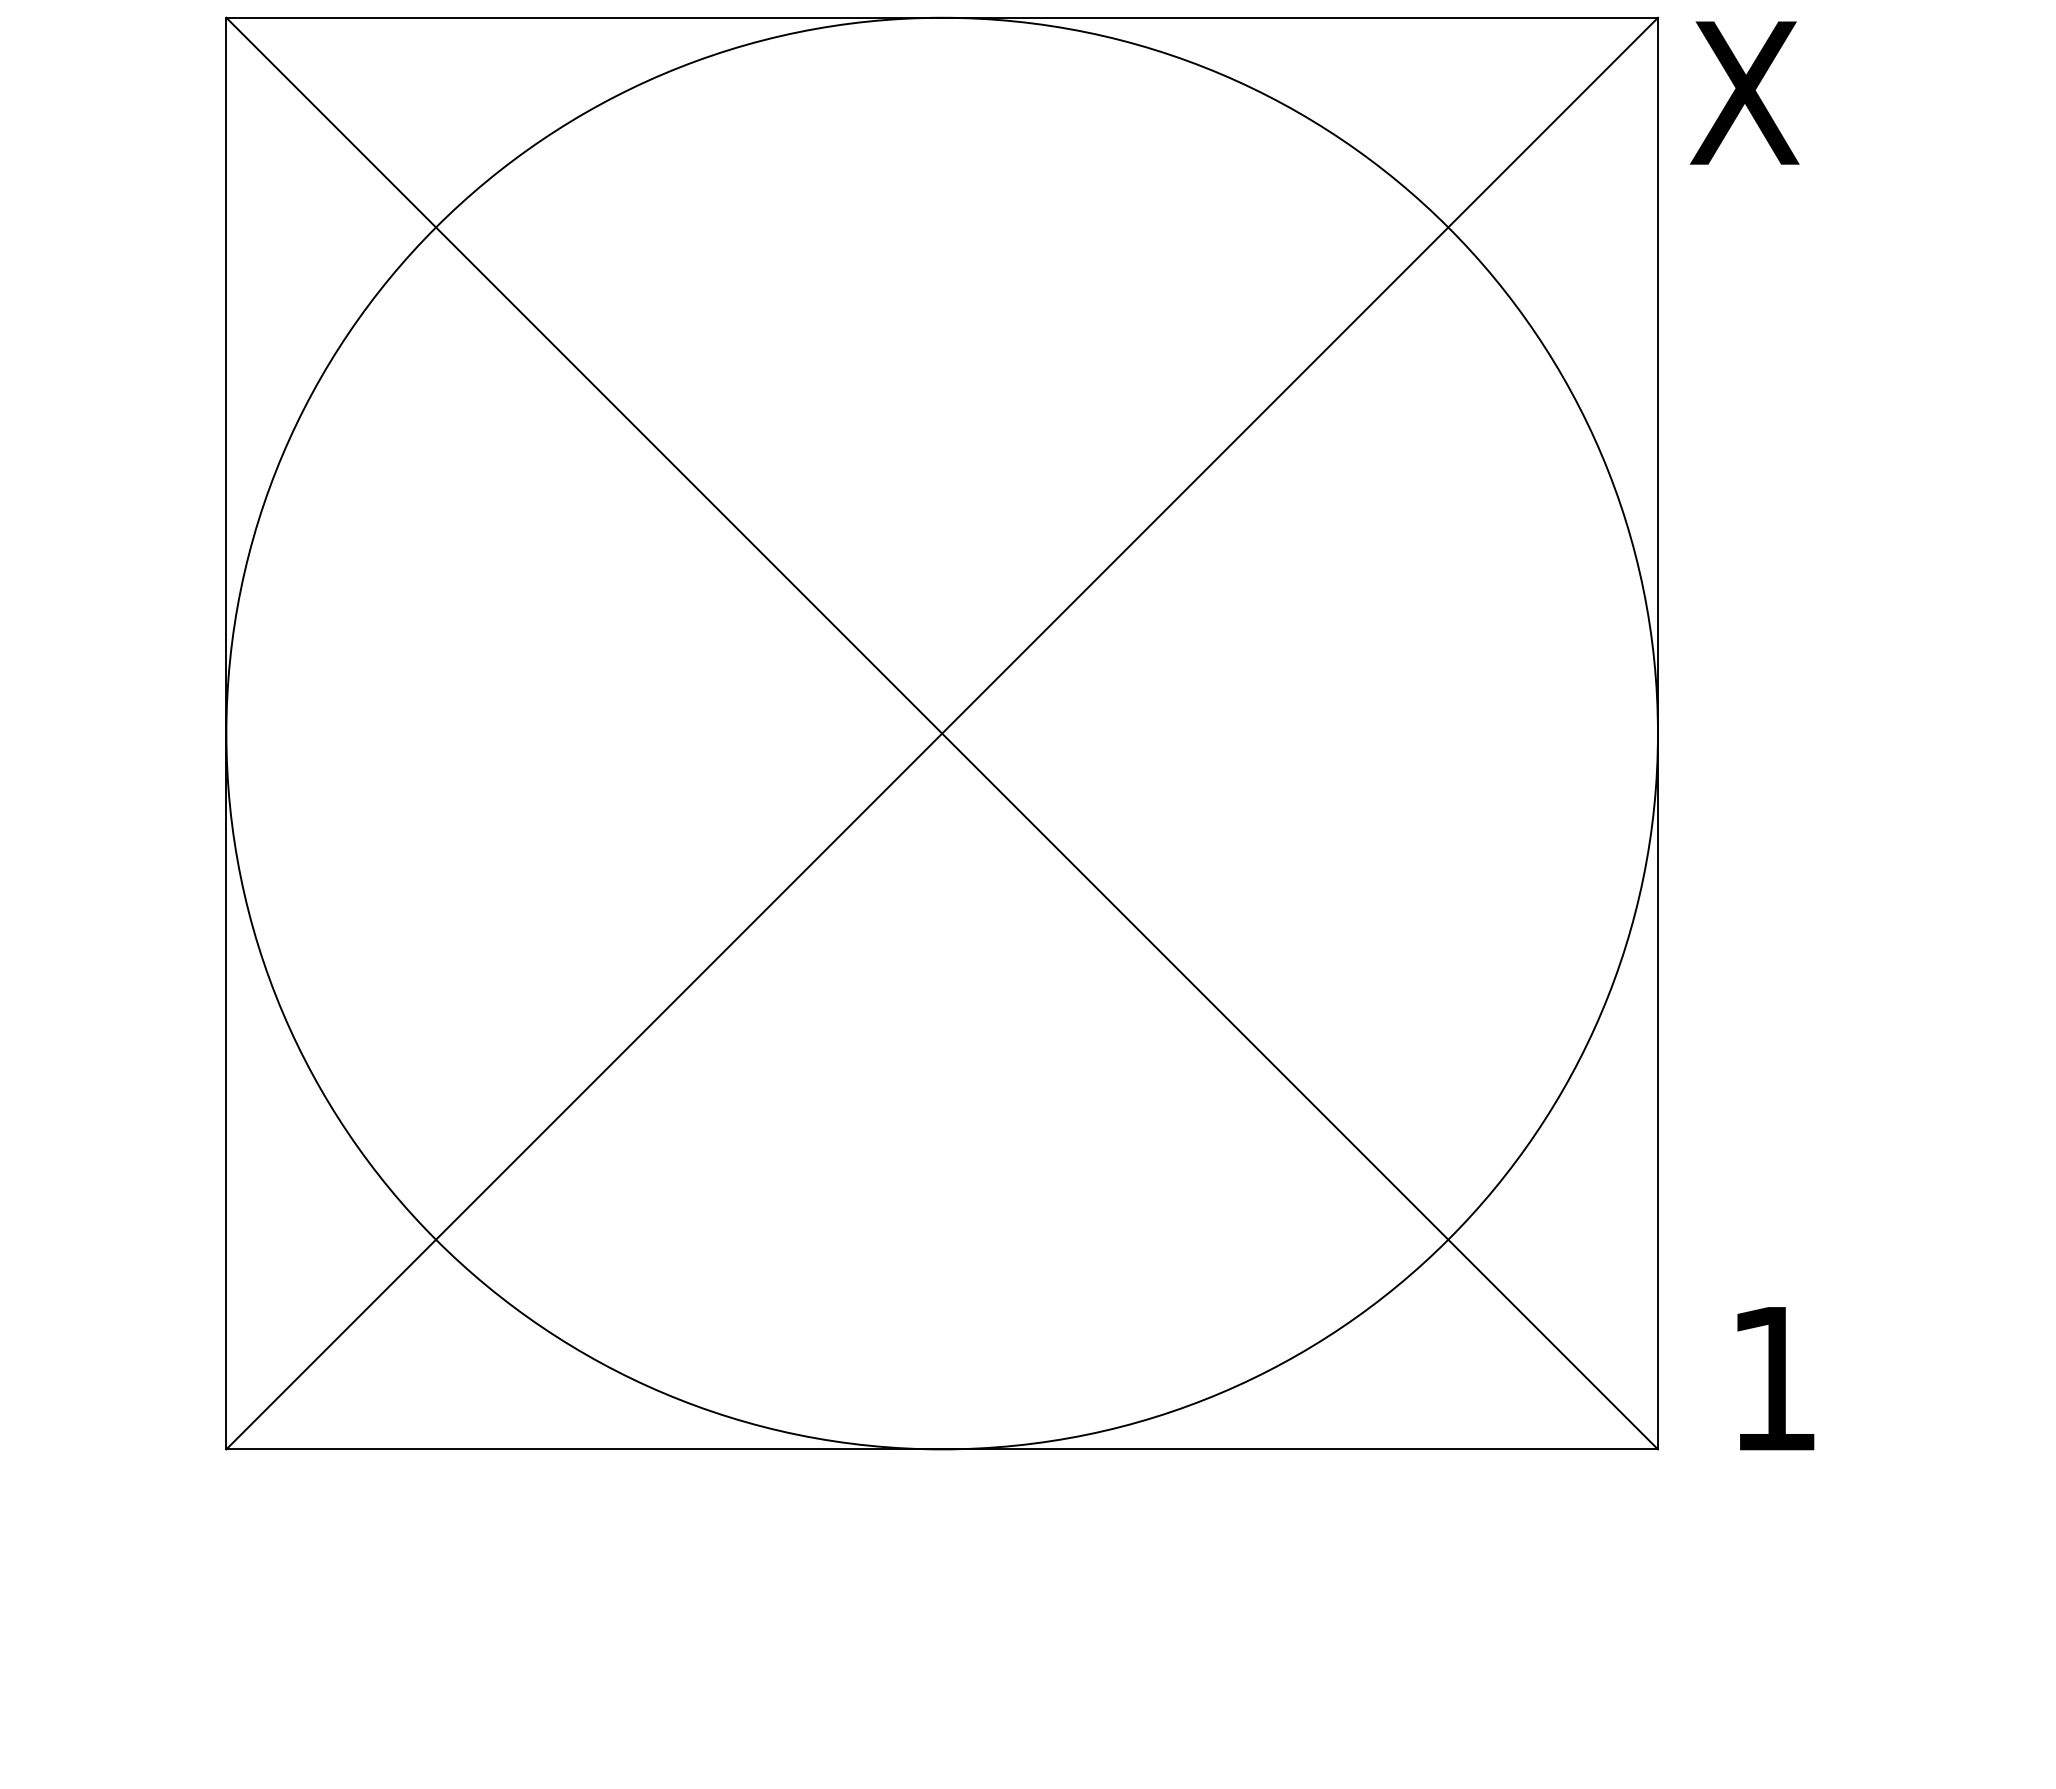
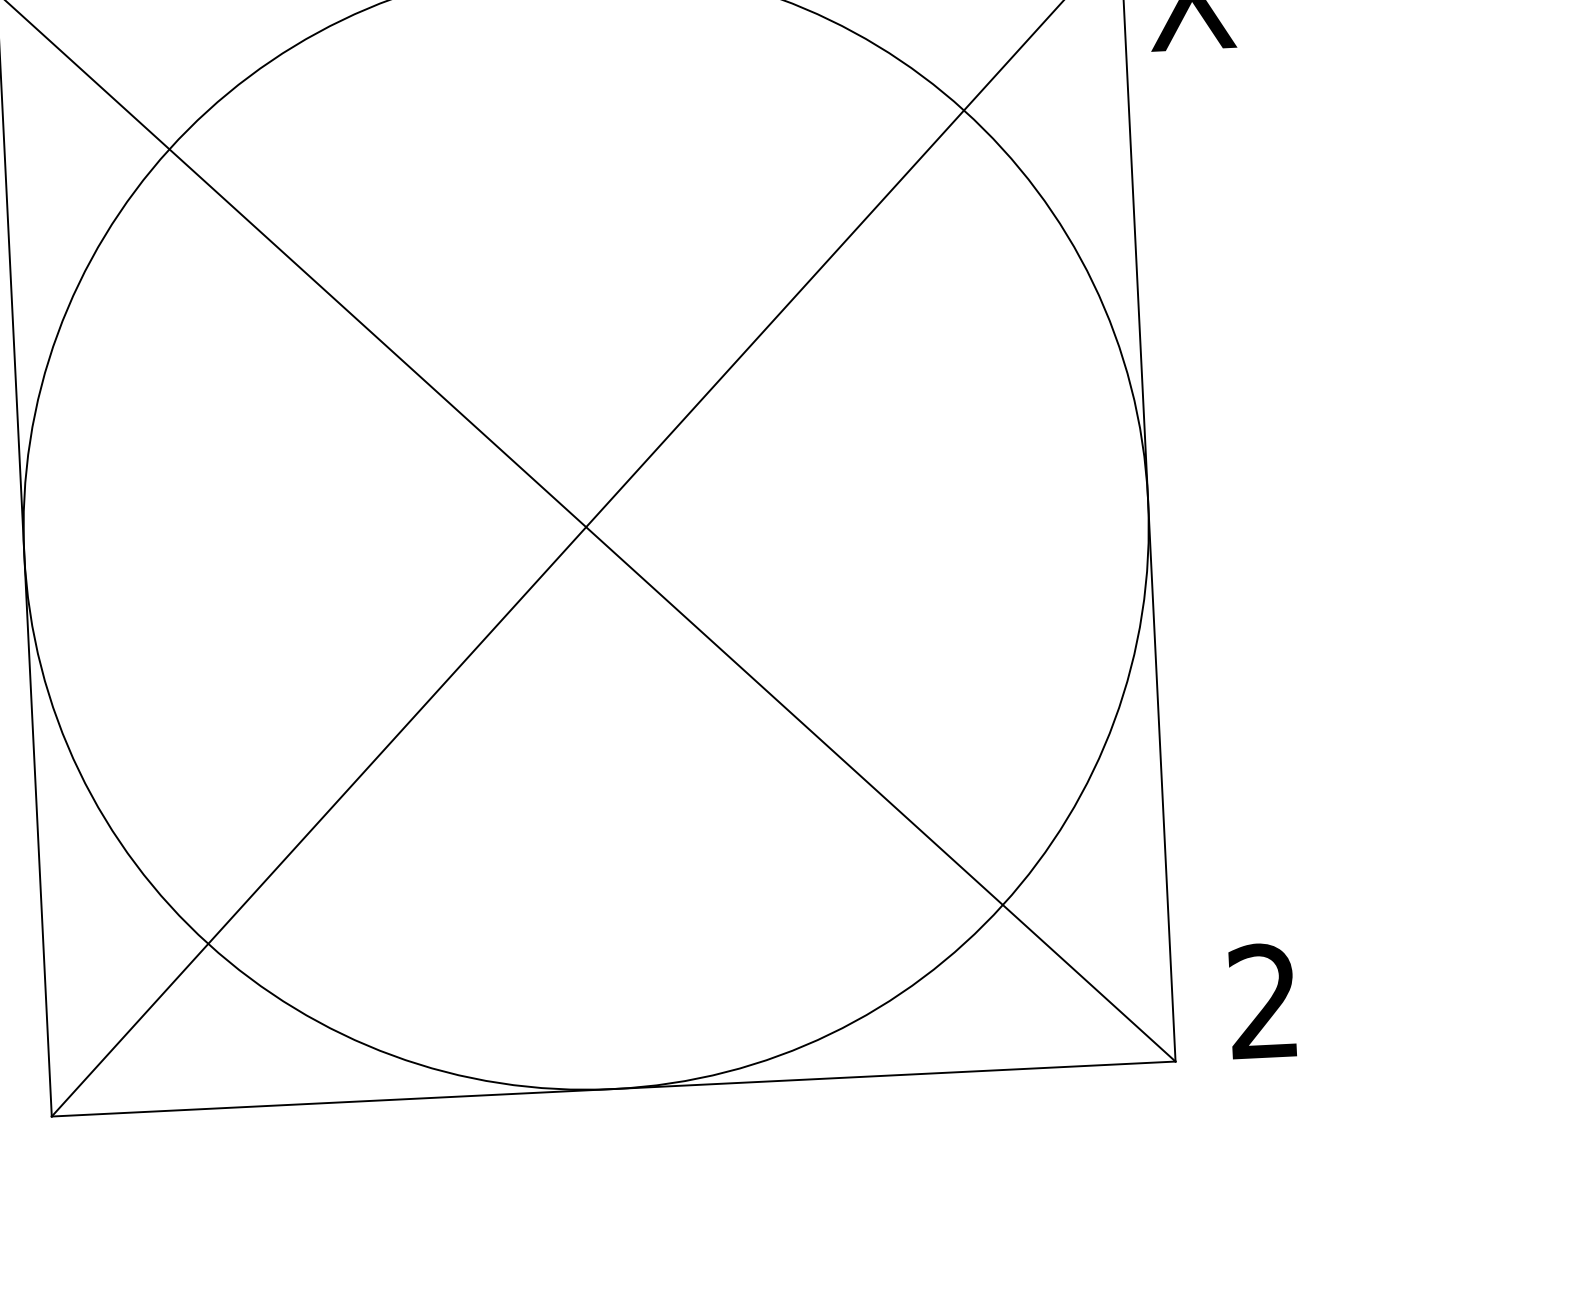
text: (1772, 1377) -> (1262, 1000), 1 -> 2

